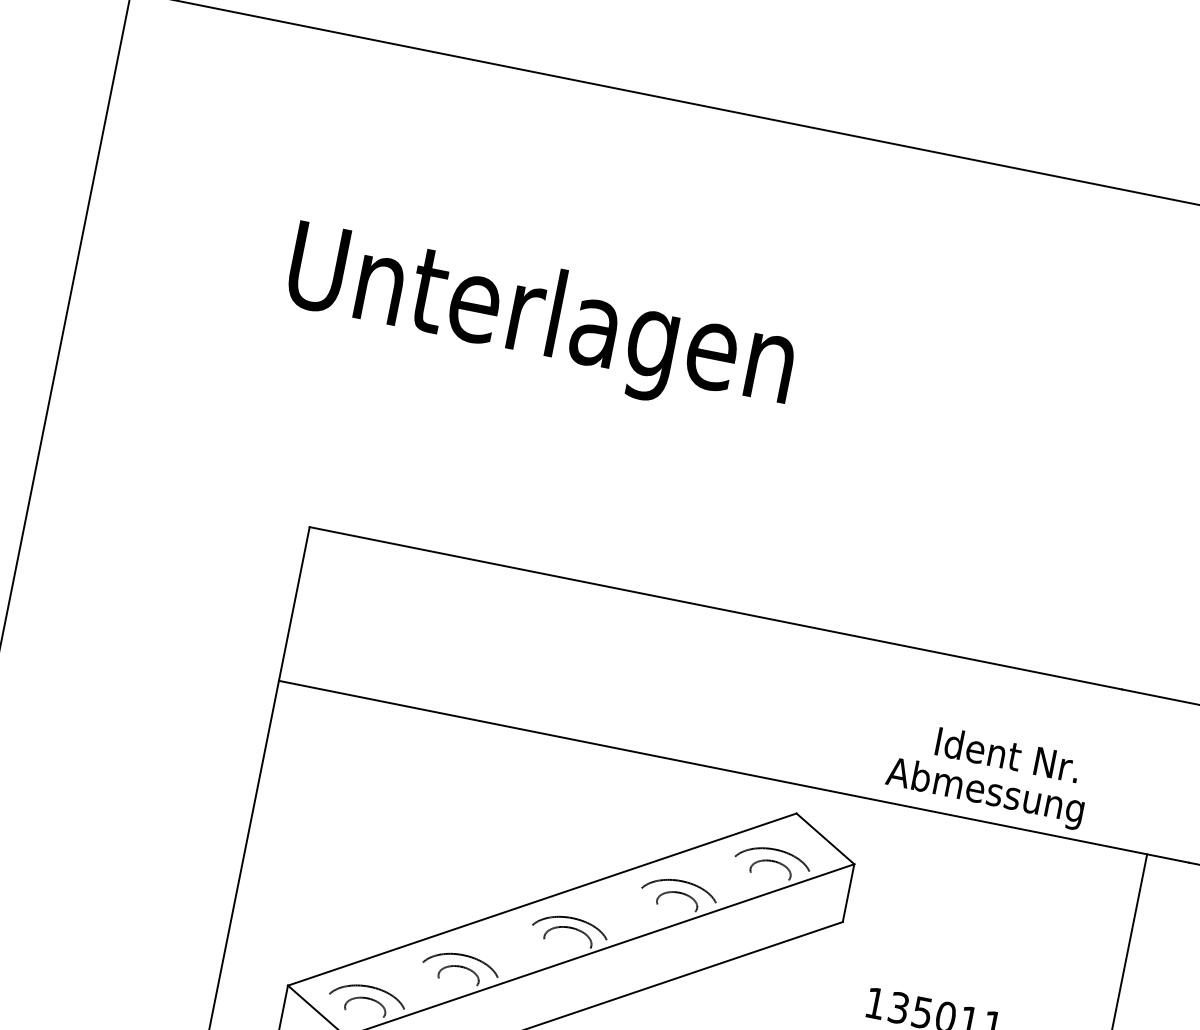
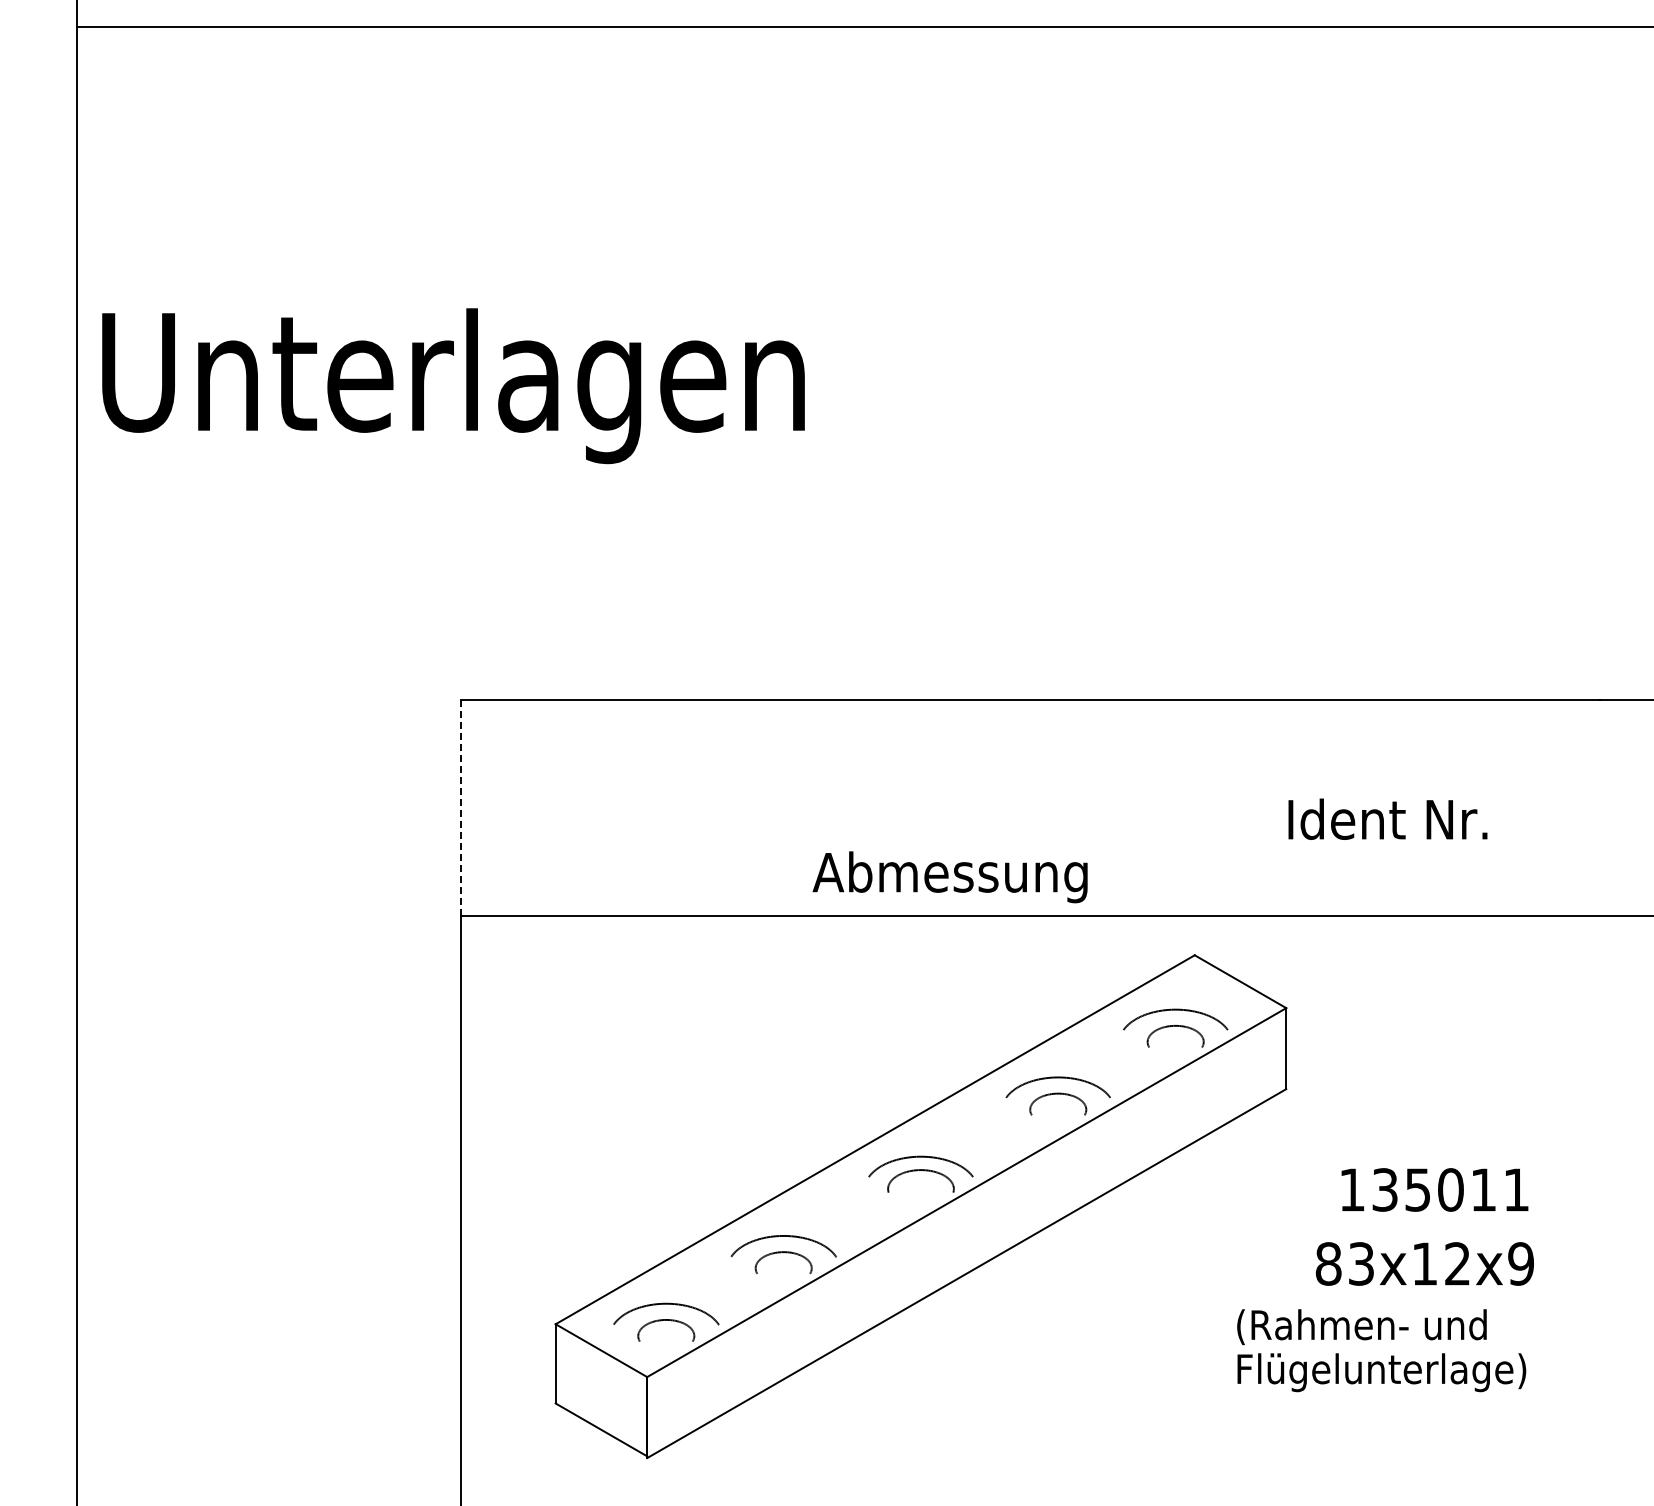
text: (540, 322) -> (453, 386), moved
line: (294, 604) -> (461, 808), solid -> dashed
text: (1007, 754) -> (1387, 818), moved
text: (984, 793) -> (949, 877), moved

